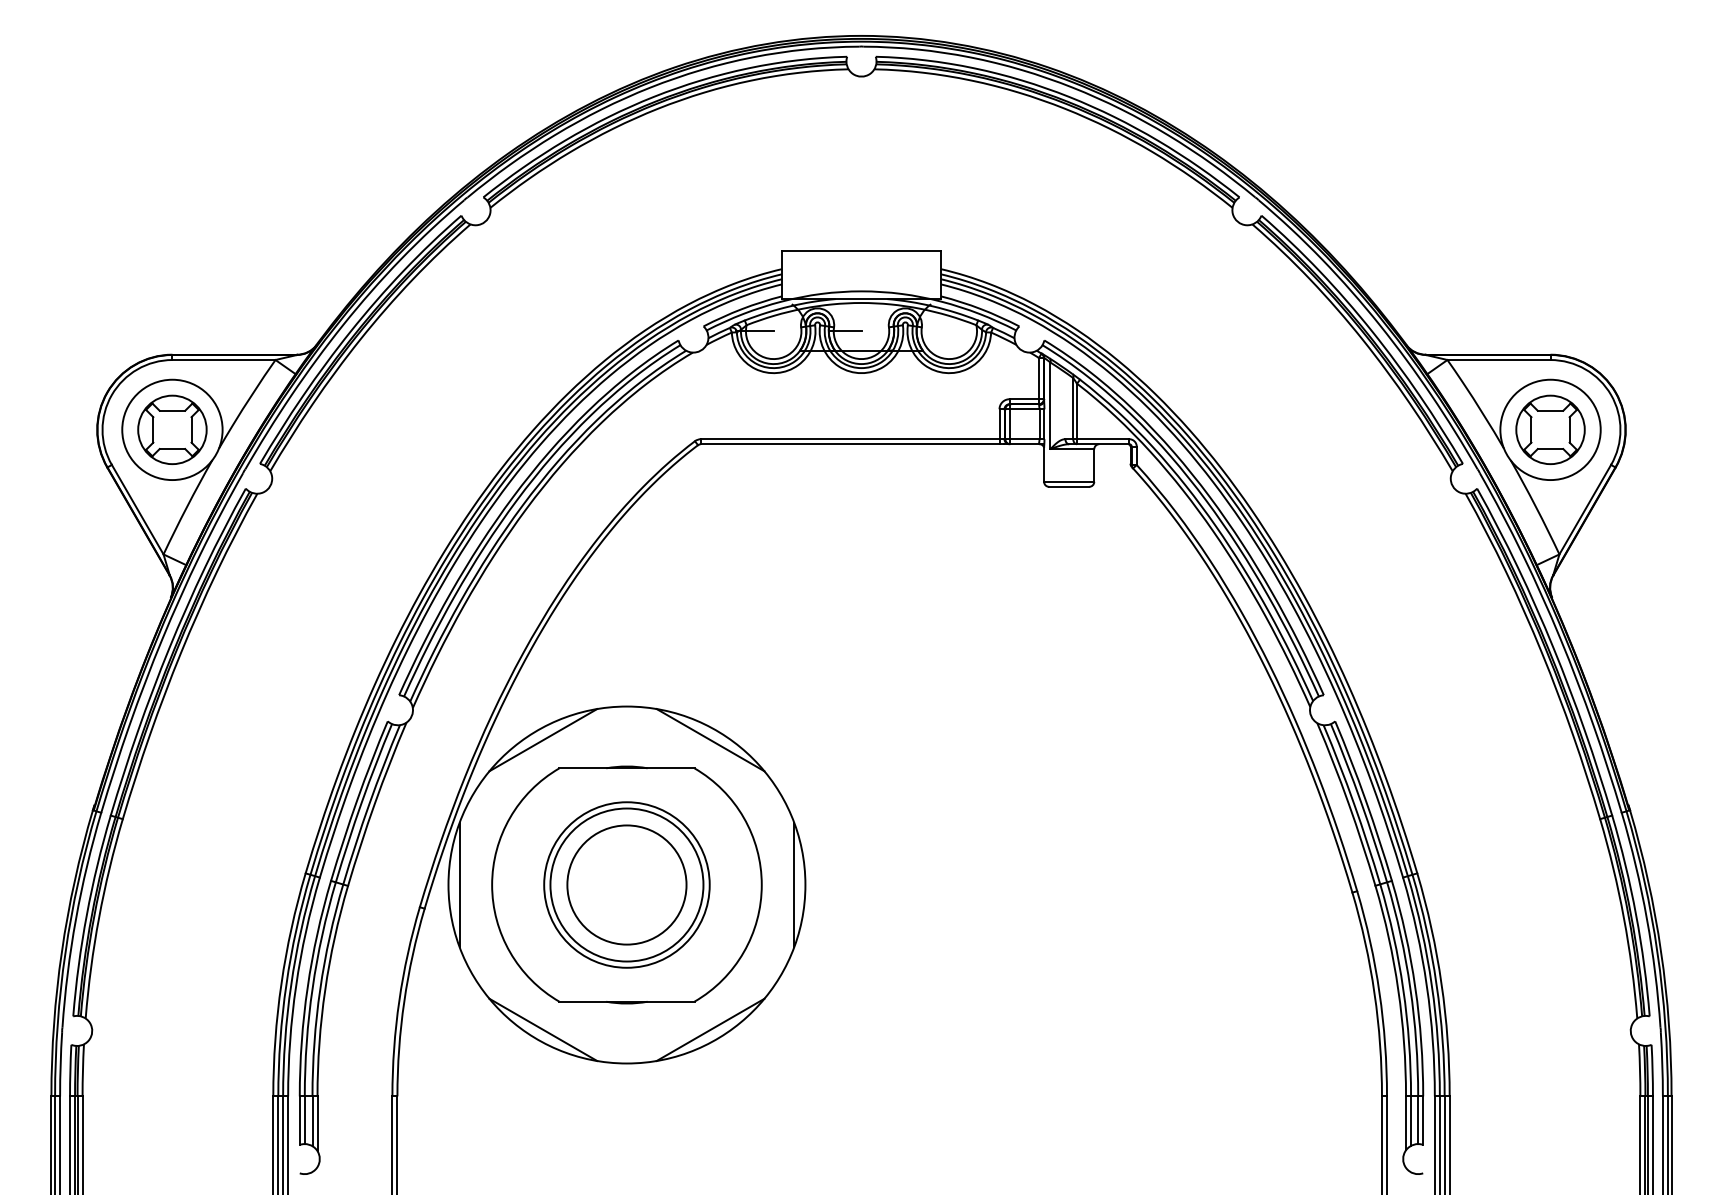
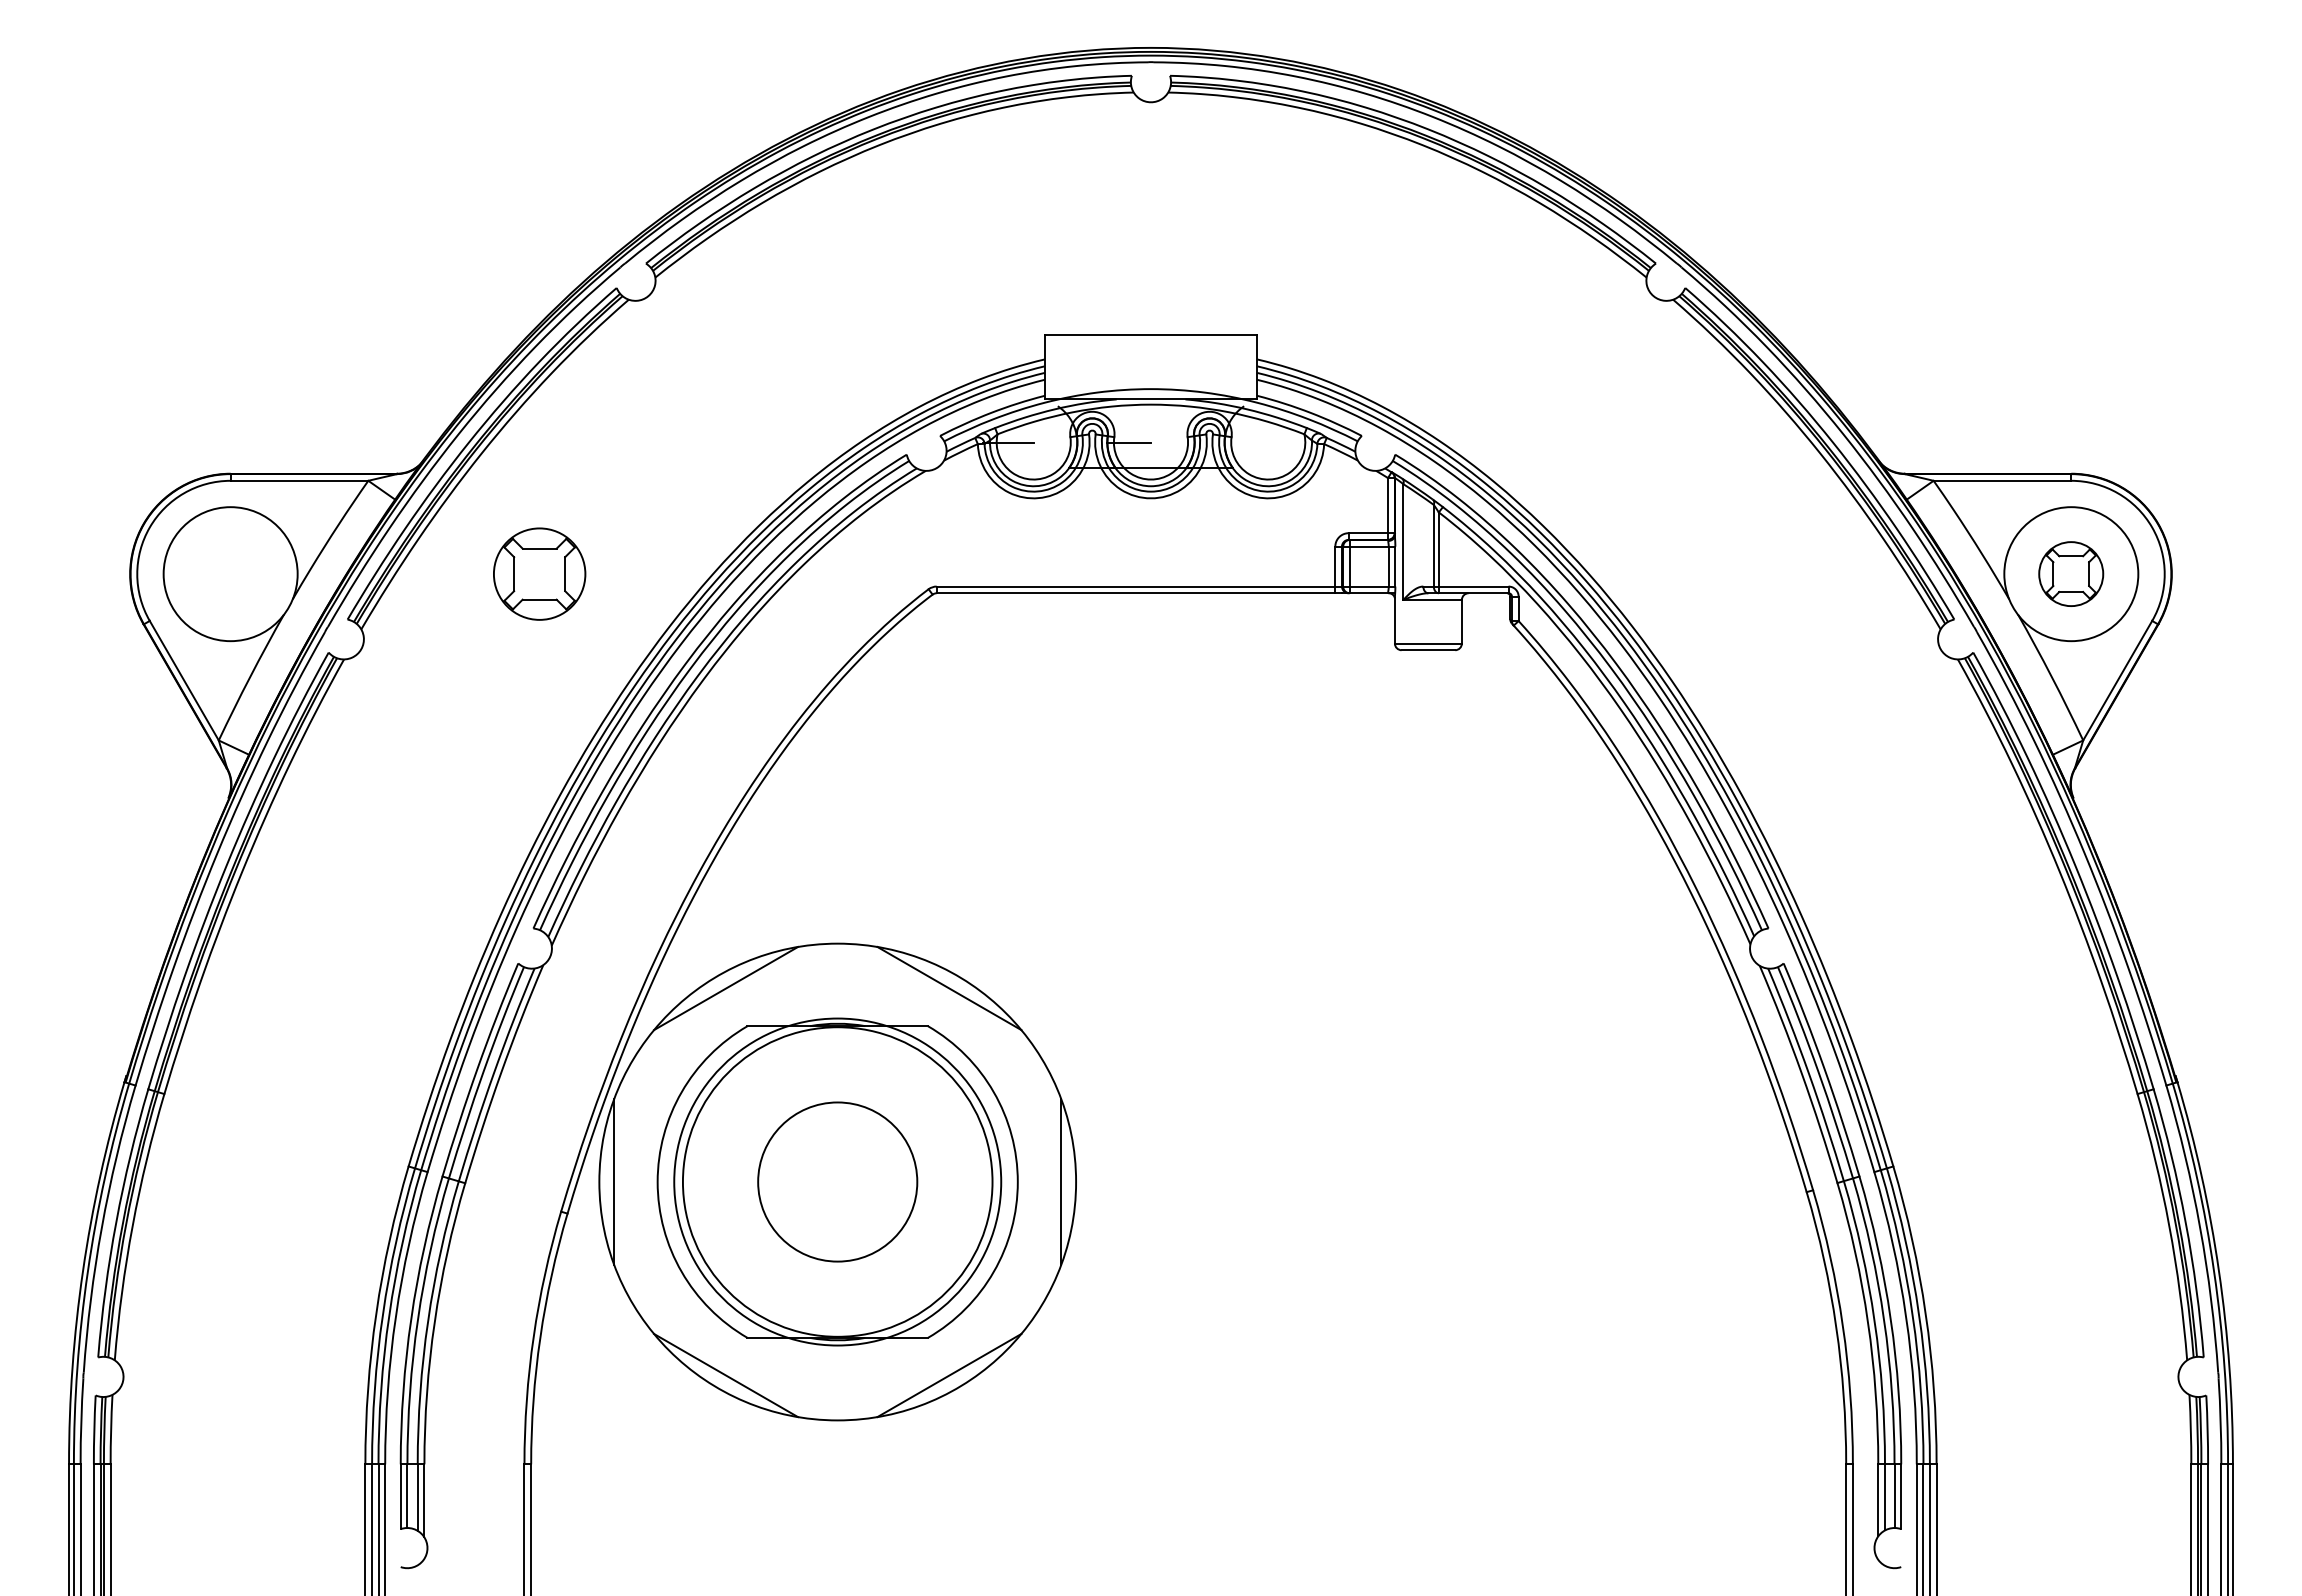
part: (172, 429) -> (539, 573), moved
part: (1549, 429) -> (2070, 573), size x0.7
circle: (626, 884) -> (837, 1181), size x1.4
circle: (626, 884) -> (837, 1181), size x1.6

